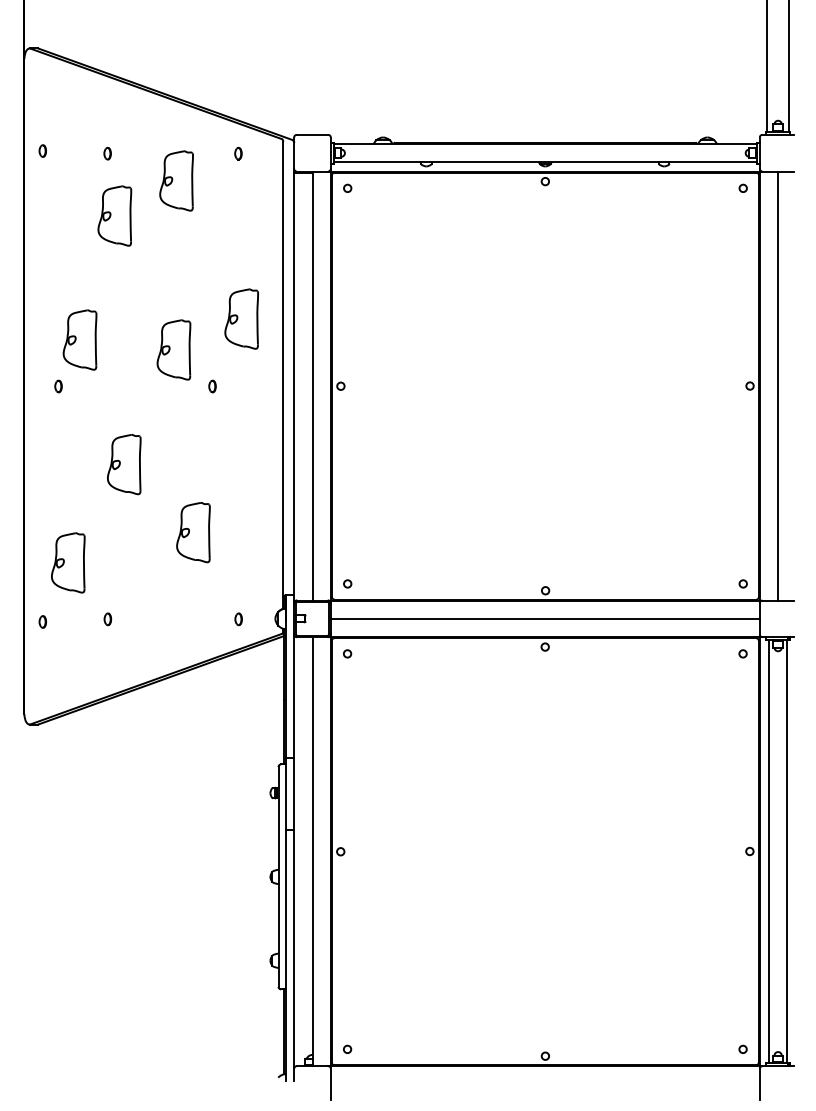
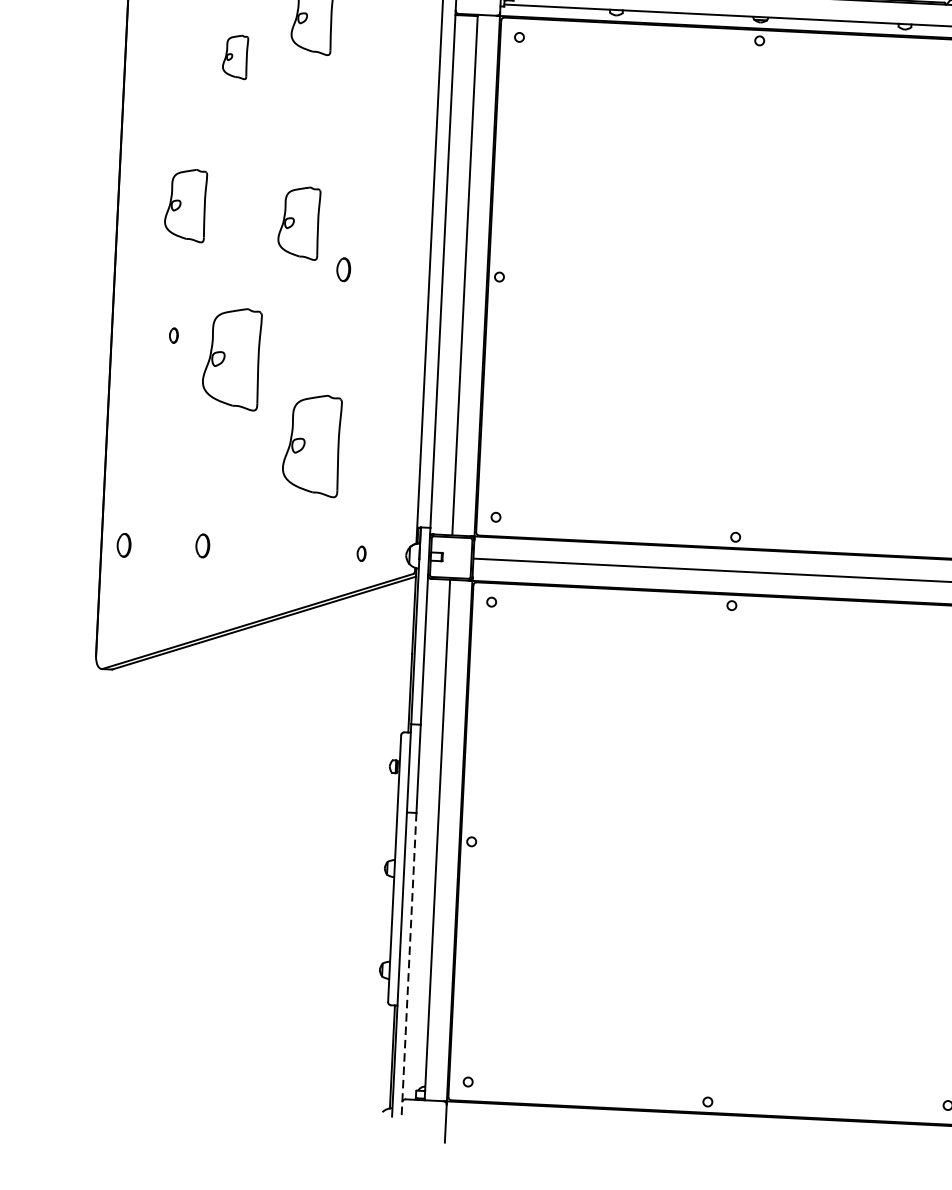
part: (114, 215) -> (234, 56), size x0.6
part: (241, 318) -> (382, 188), removed
part: (58, 386) -> (173, 335), moved
part: (212, 386) -> (343, 269), size x1.6
part: (124, 464) -> (232, 359), size x1.4
part: (193, 532) -> (311, 445), size x1.4
part: (68, 562) -> (158, 474), removed
part: (107, 619) -> (202, 546), size x1.6
part: (42, 621) -> (123, 544), size x1.6
line: (294, 956) -> (409, 966), solid -> dashed

